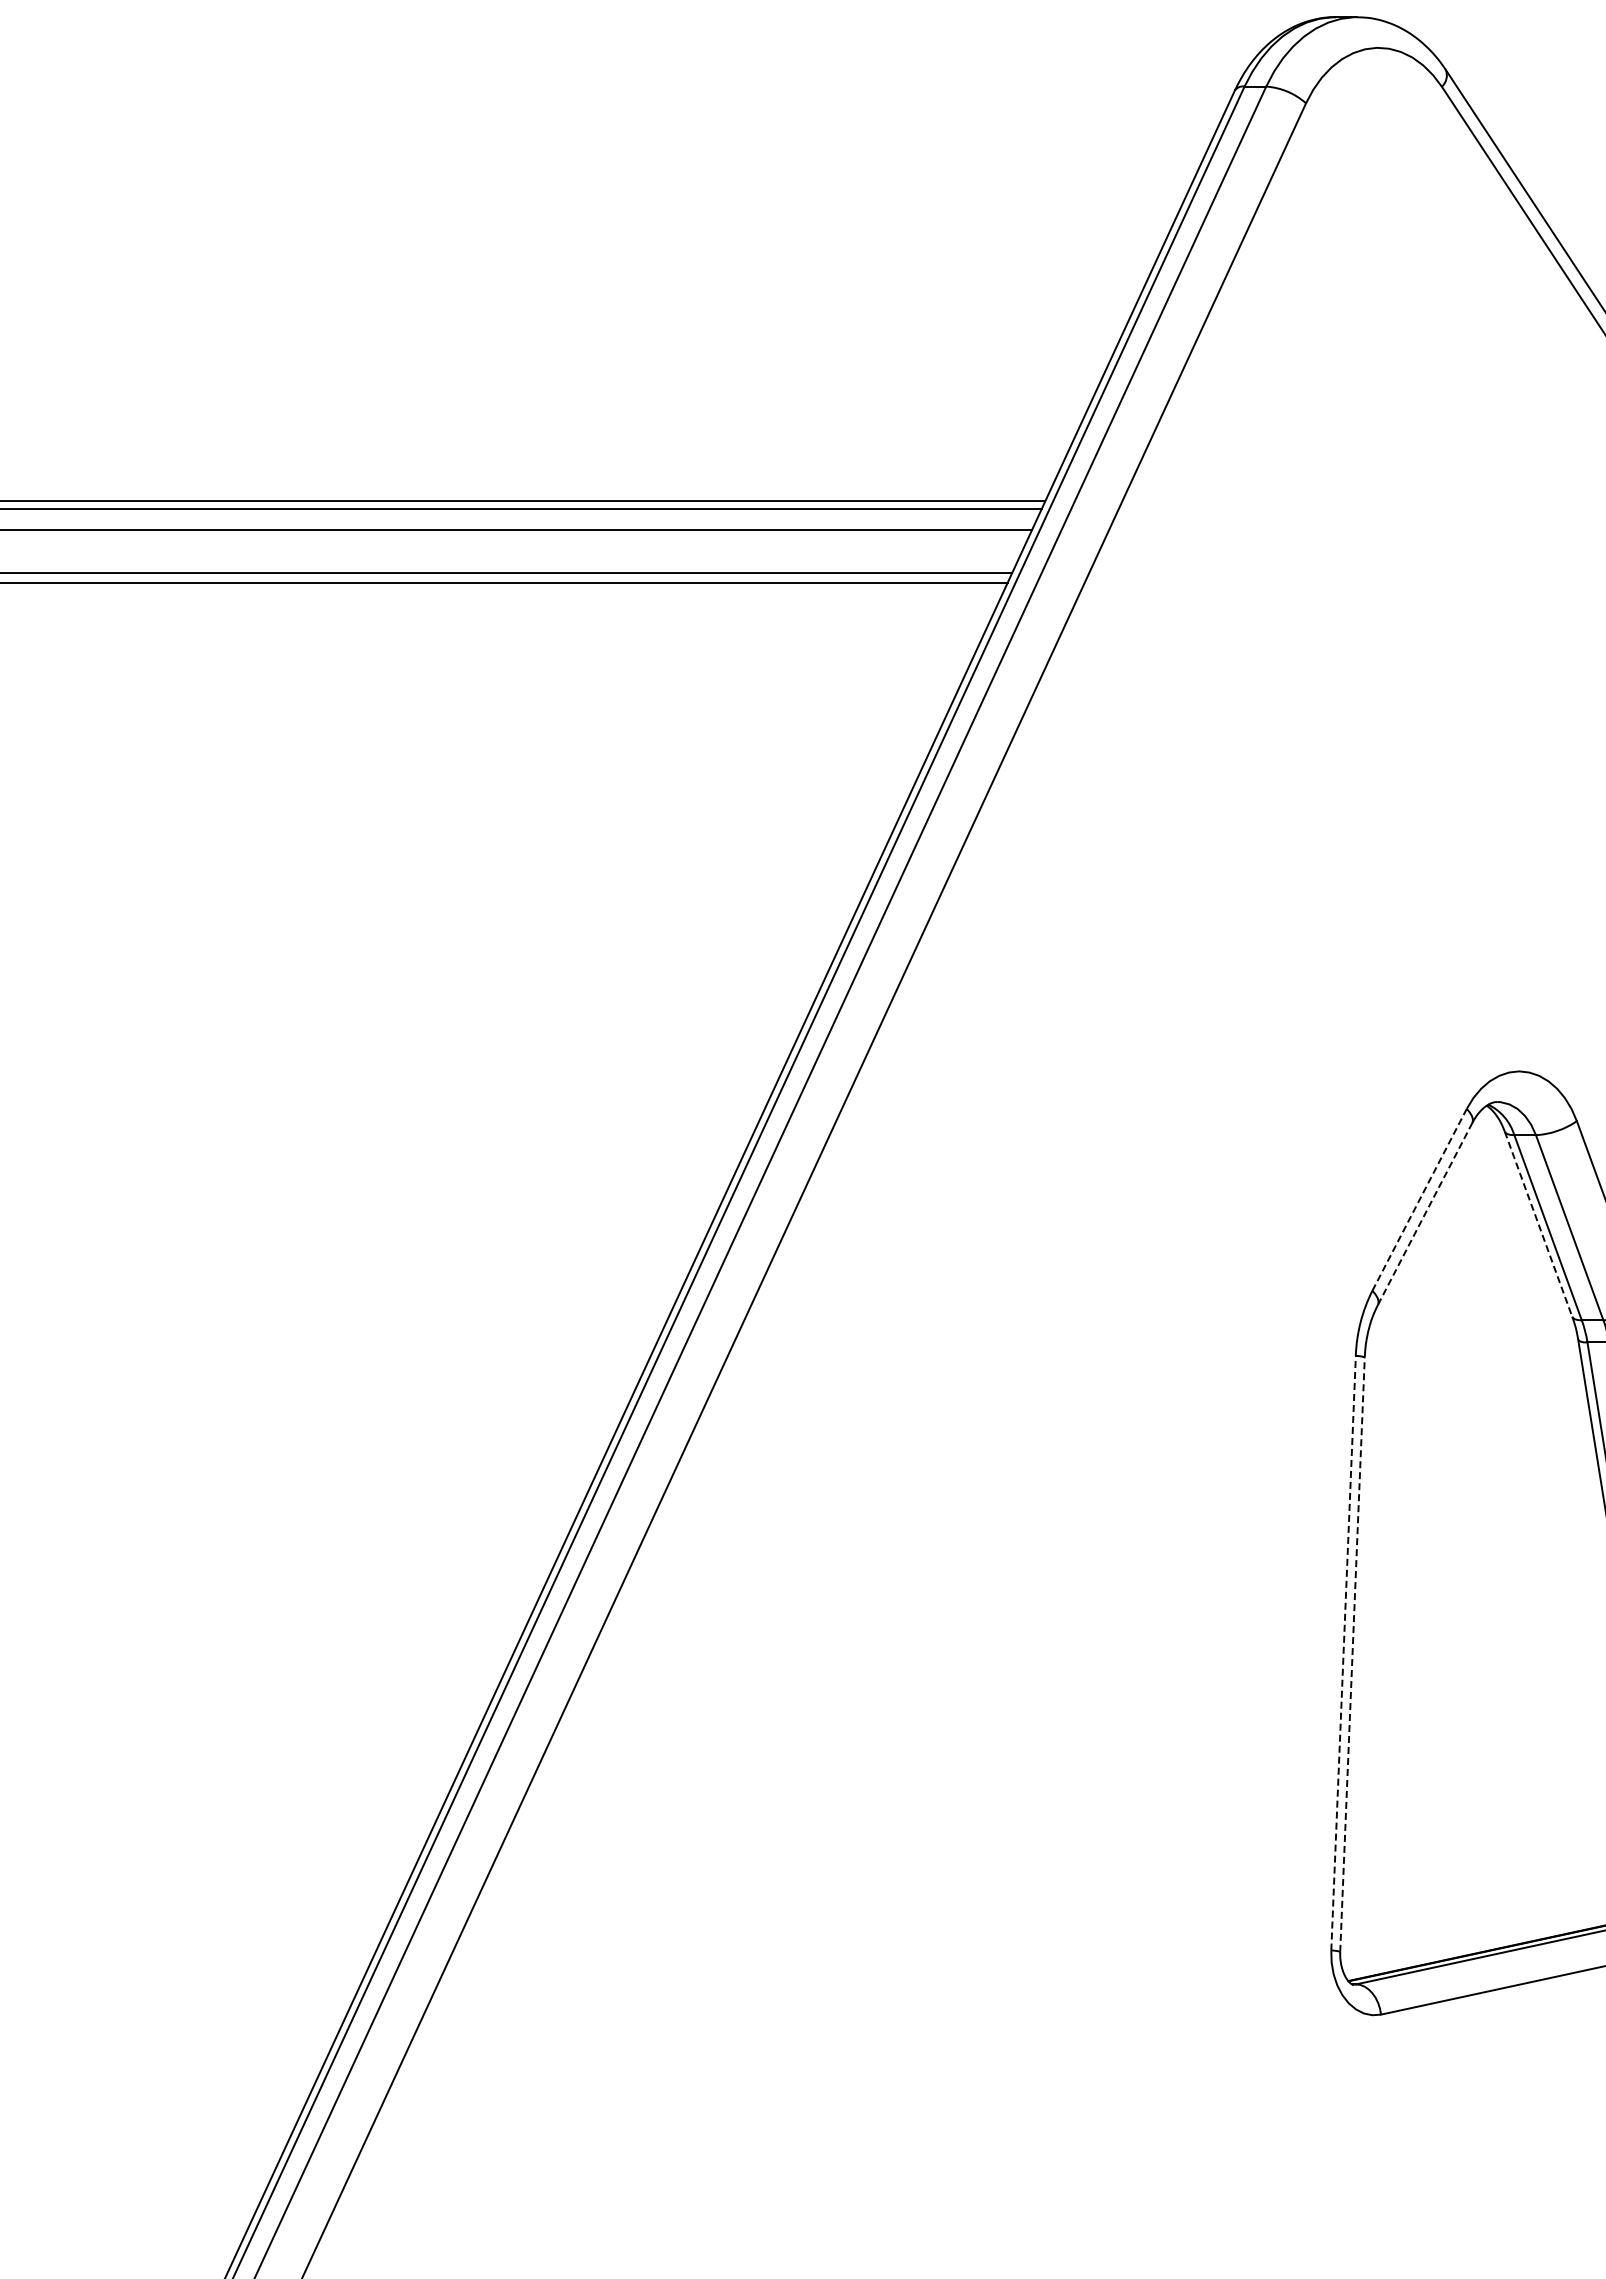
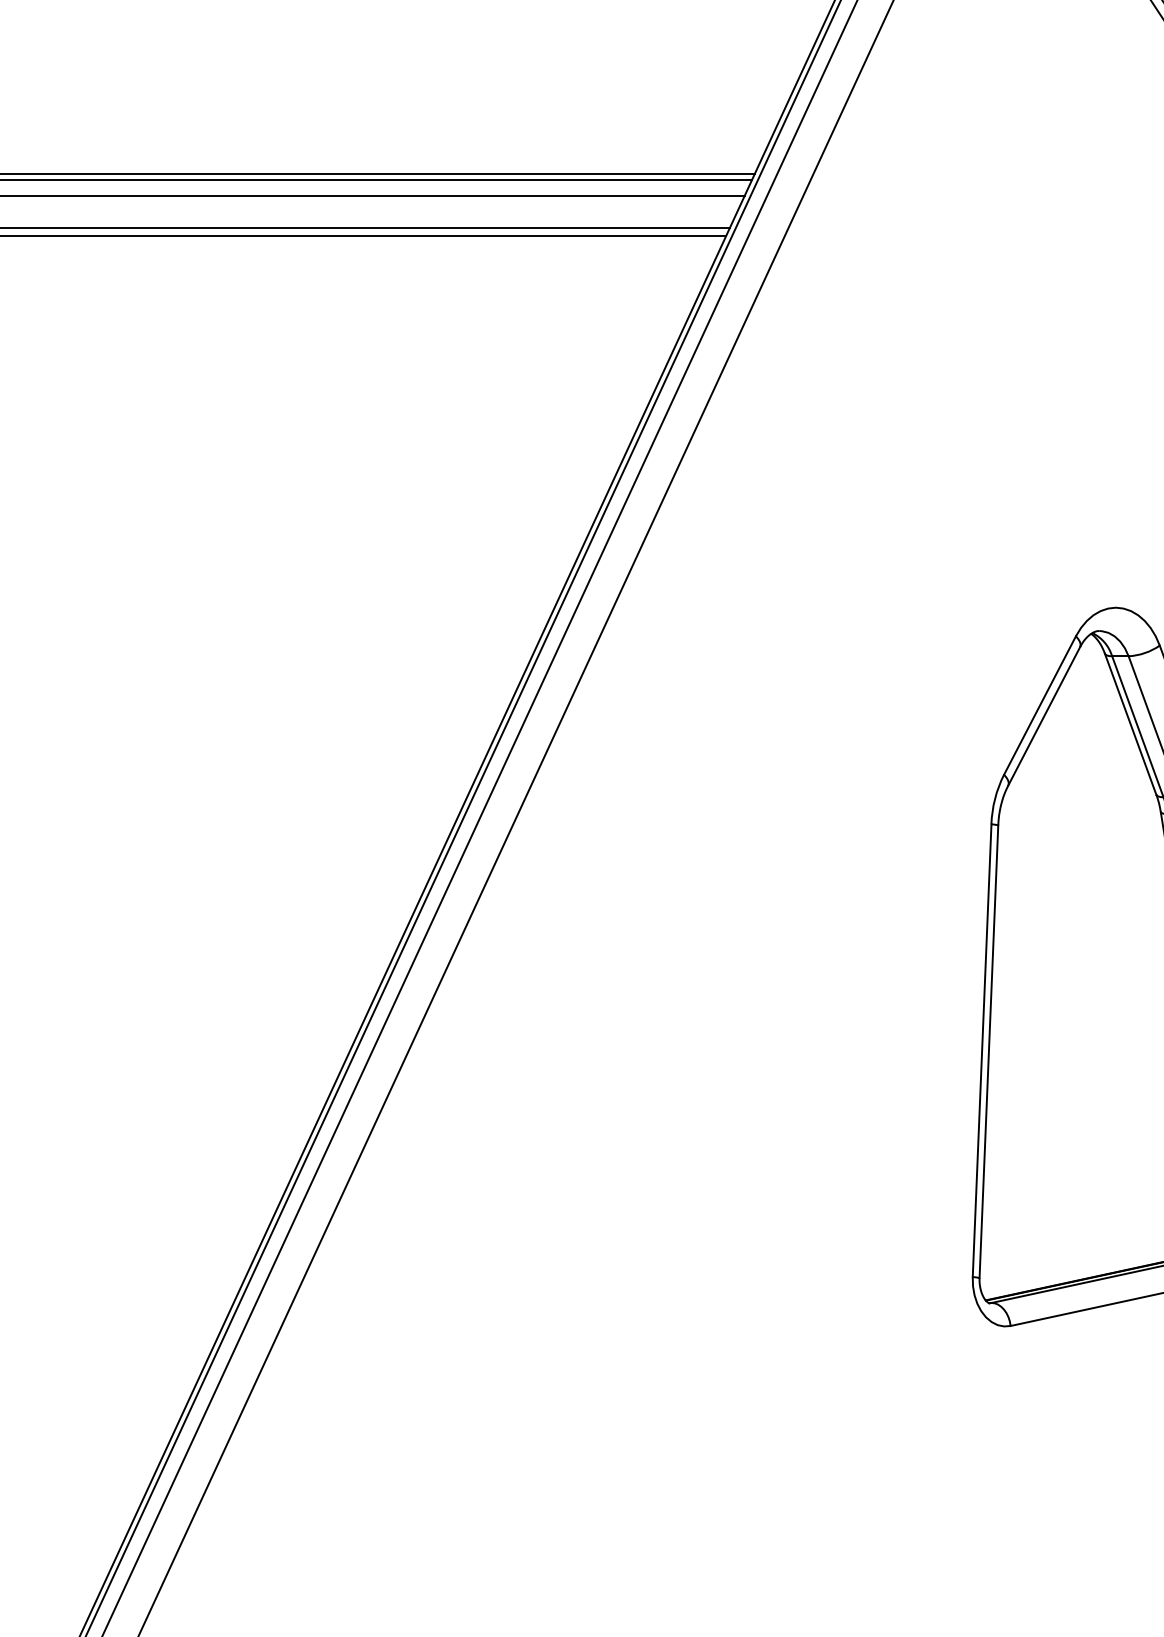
line: (1419, 1199) -> (1039, 705), dashed -> solid
line: (1425, 1213) -> (1044, 715), dashed -> solid
line: (1538, 1224) -> (1130, 724), dashed -> solid
line: (1343, 1652) -> (982, 1050), dashed -> solid
line: (1352, 1654) -> (988, 1051), dashed -> solid

